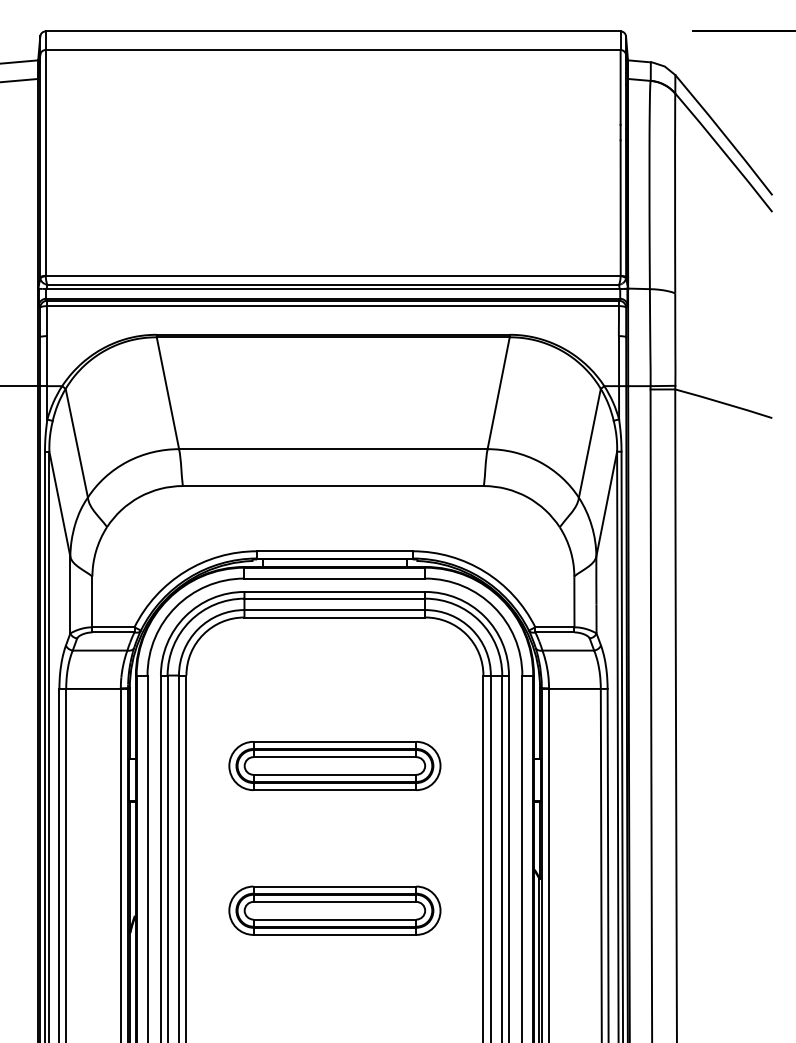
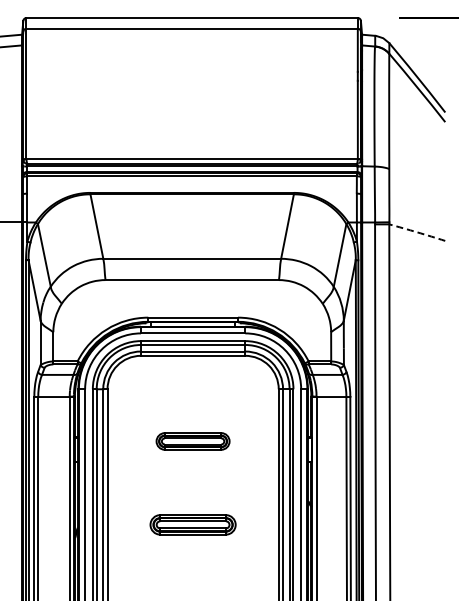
arc: (724, 403) -> (417, 232), solid -> dashed
part: (333, 766) -> (192, 441), size x0.6
part: (333, 910) -> (192, 524), size x0.7

